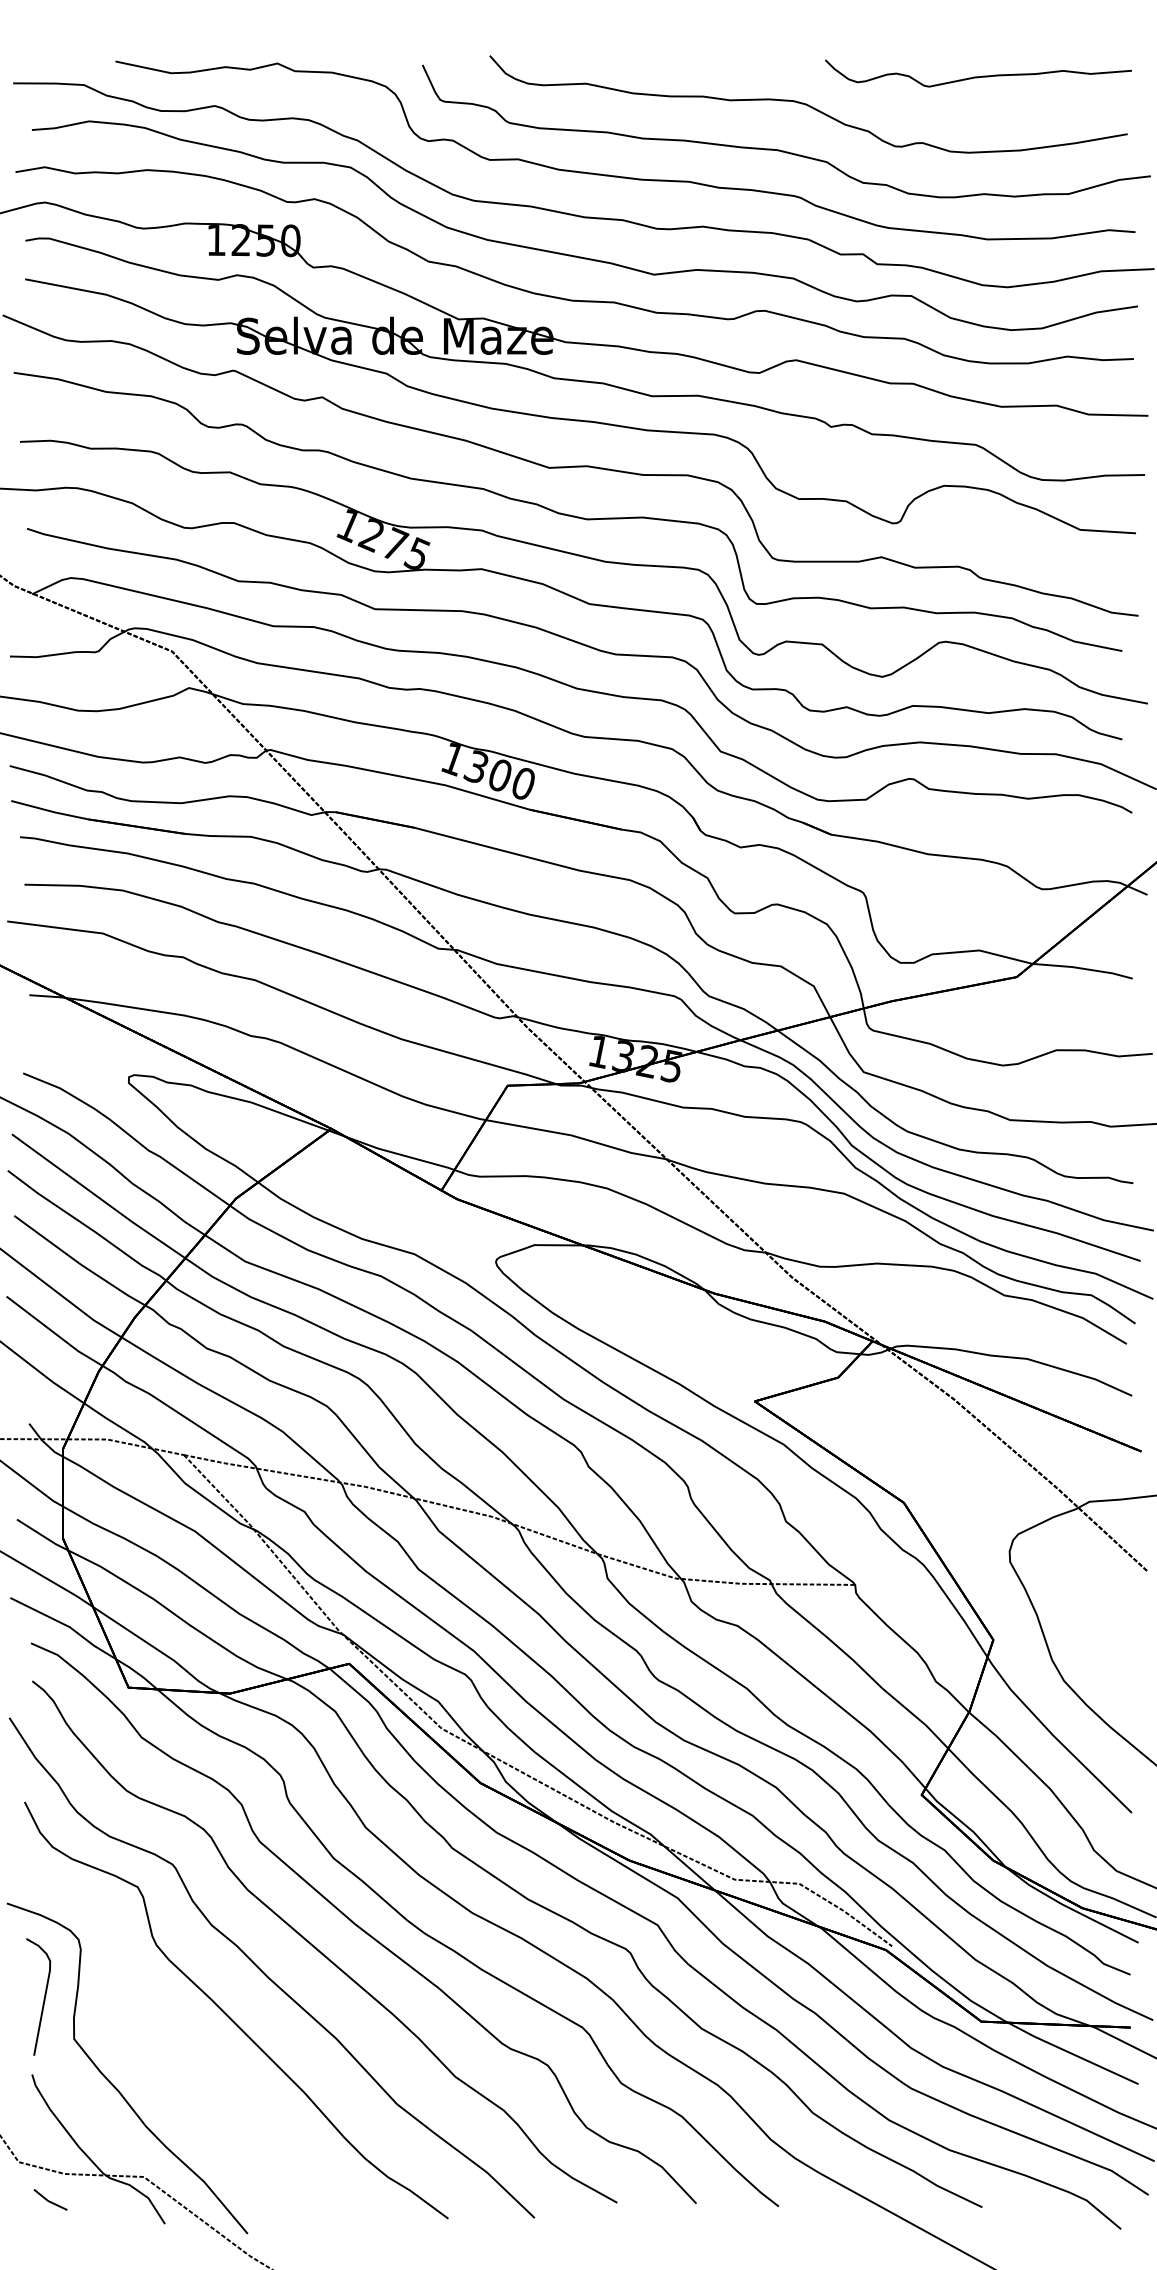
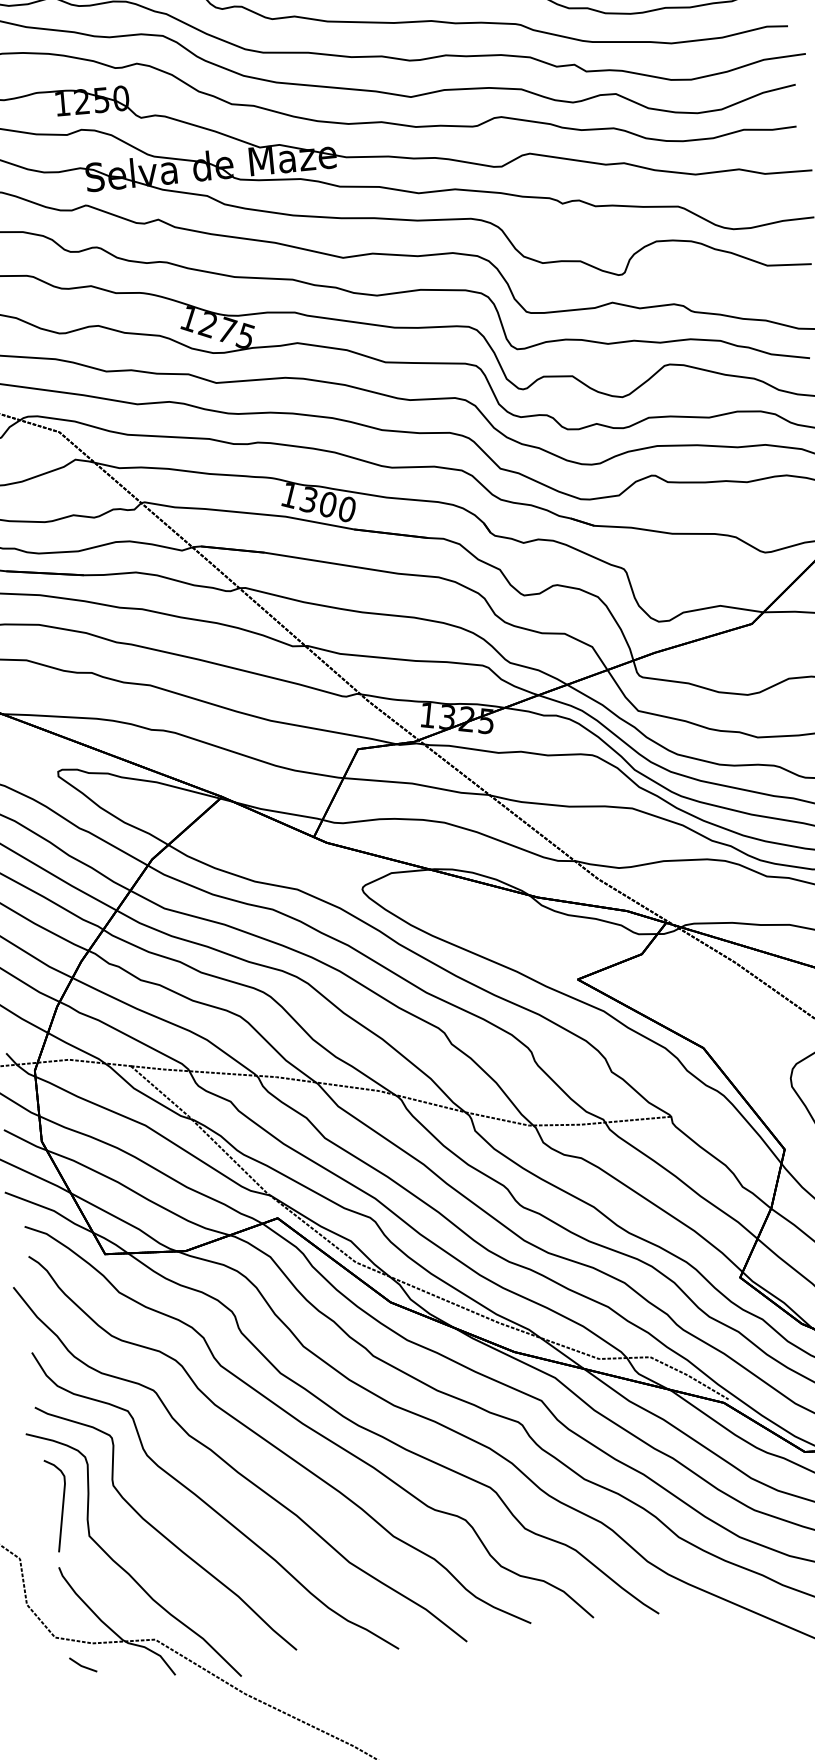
part: (164, 2043) -> (161, 1532), added

